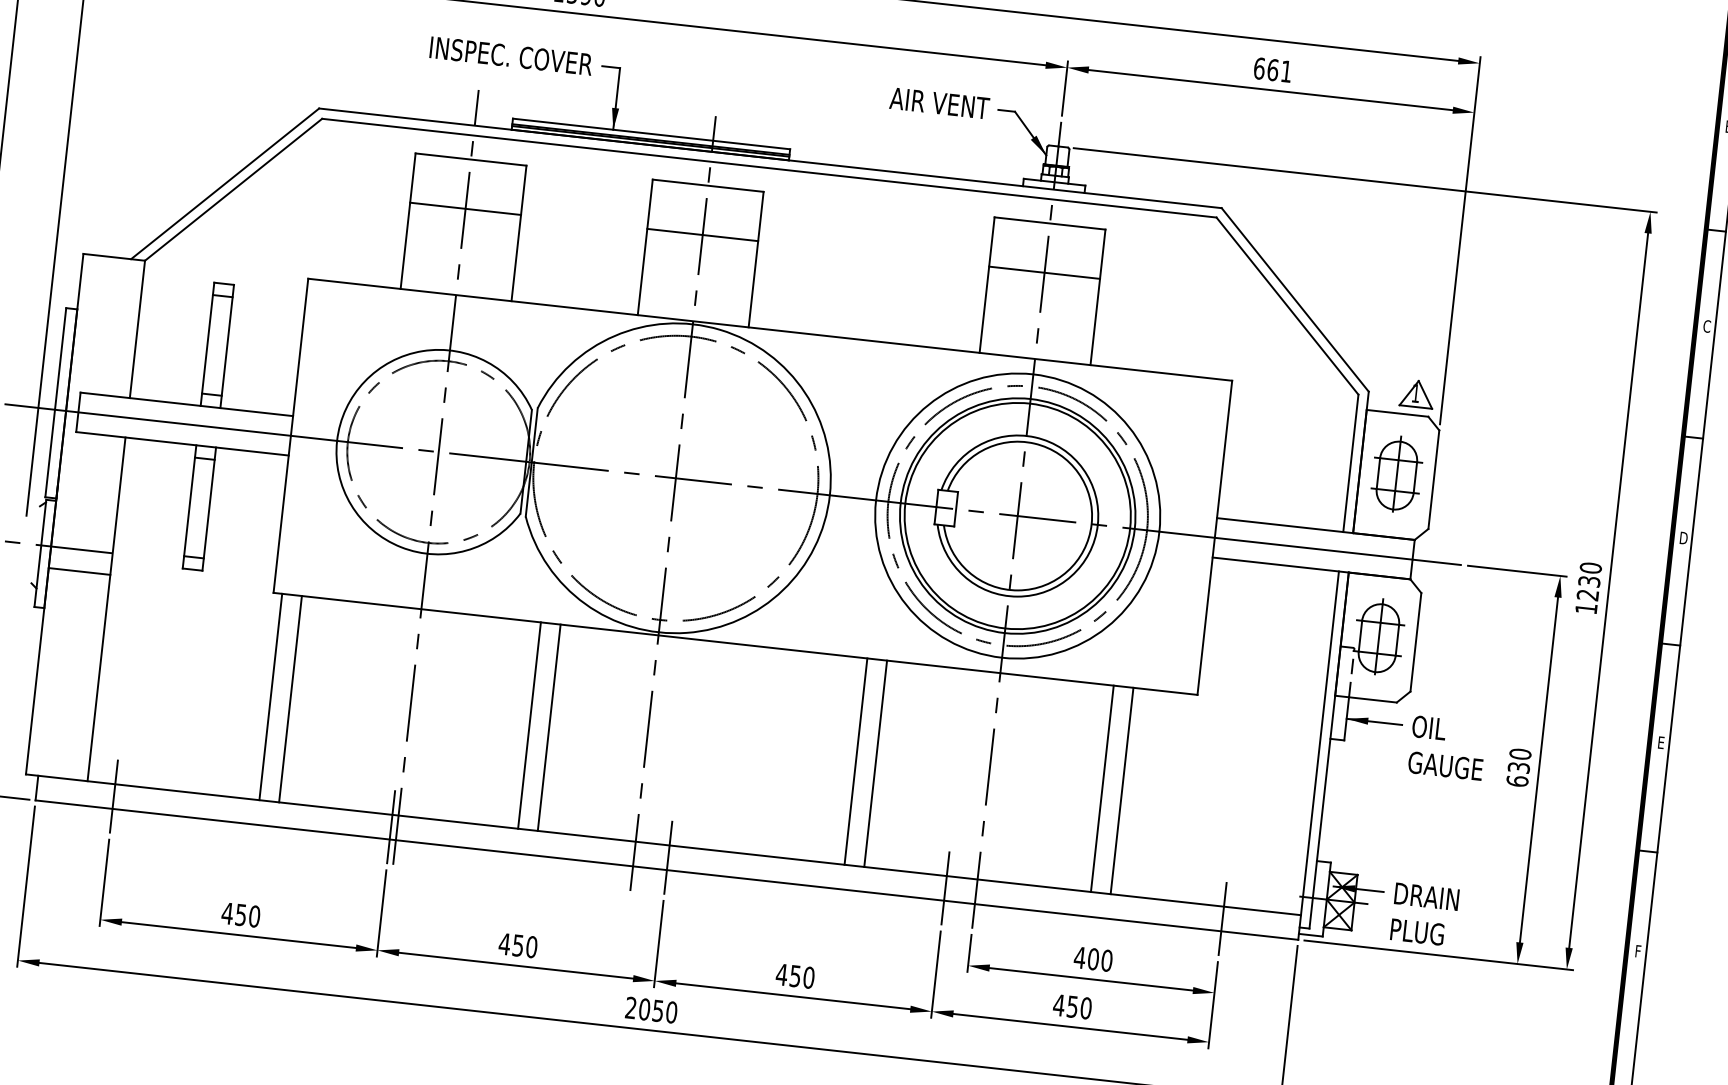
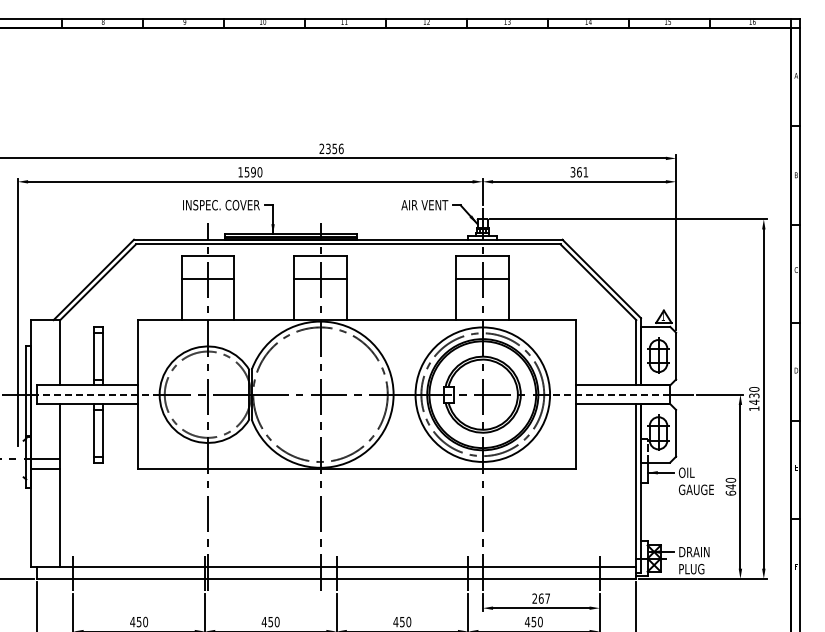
text: (1258, 68) -> (572, 172), 661 -> 361
line: (199, 425) -> (94, 394), solid -> dashed
line: (1284, 545) -> (609, 394), solid -> dashed
text: (1588, 593) -> (754, 401), 1230 -> 1430
line: (270, 697) -> (141, 518), removed
line: (291, 699) -> (151, 518), removed
line: (529, 726) -> (264, 518), removed
line: (550, 728) -> (274, 518), removed
line: (855, 762) -> (419, 518), removed
line: (874, 764) -> (428, 518), removed
text: (1518, 767) -> (730, 486), 630 -> 640
line: (1102, 789) -> (536, 518), removed
line: (1121, 791) -> (545, 518), removed
text: (1093, 958) -> (541, 598), 400 -> 267

